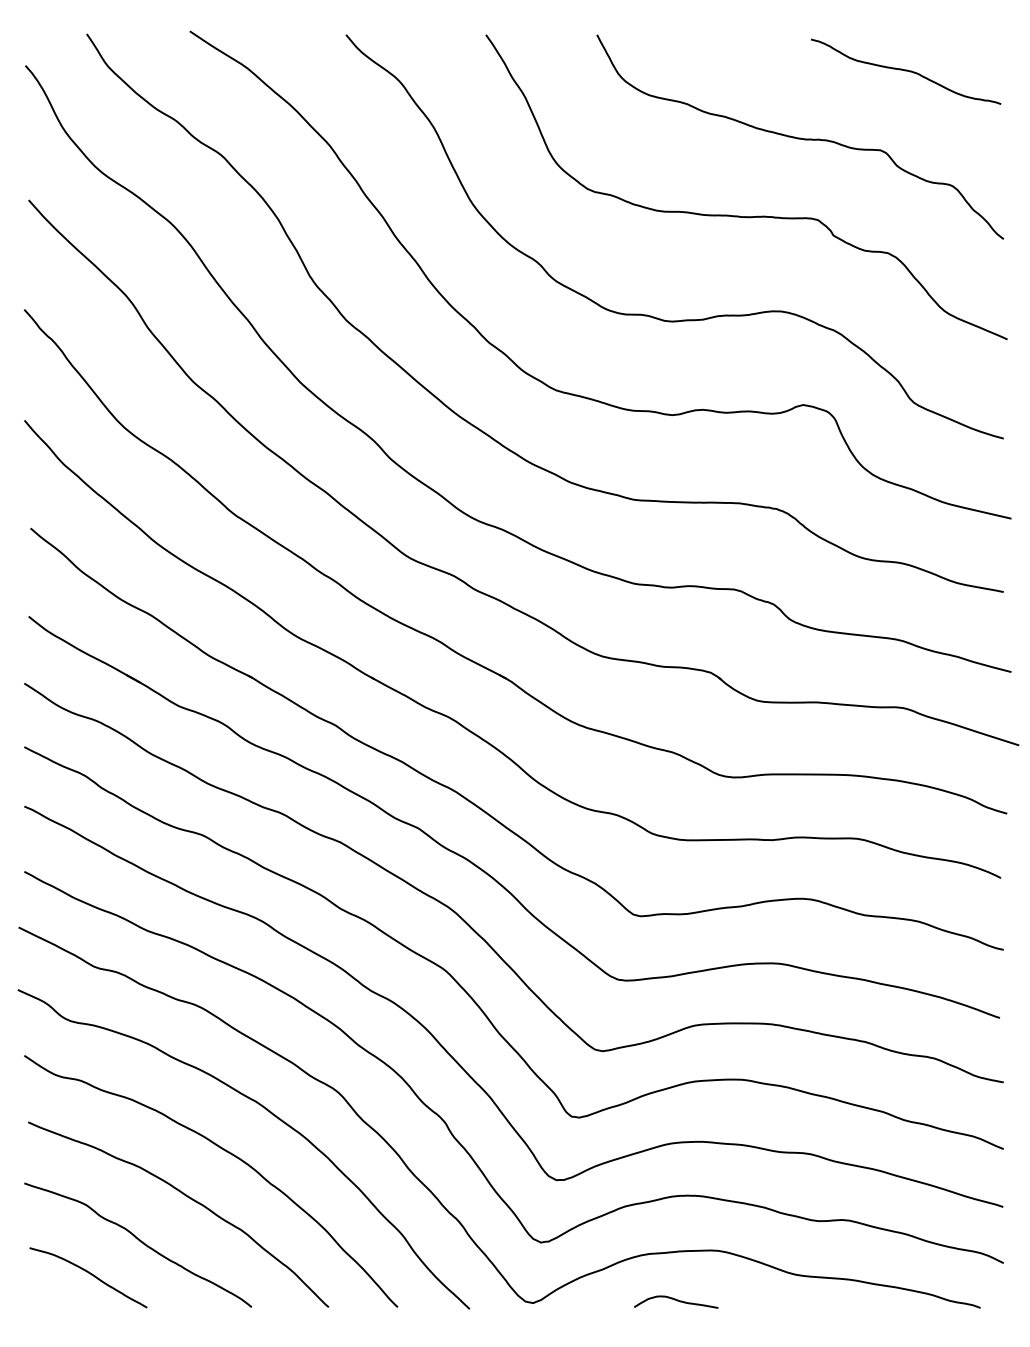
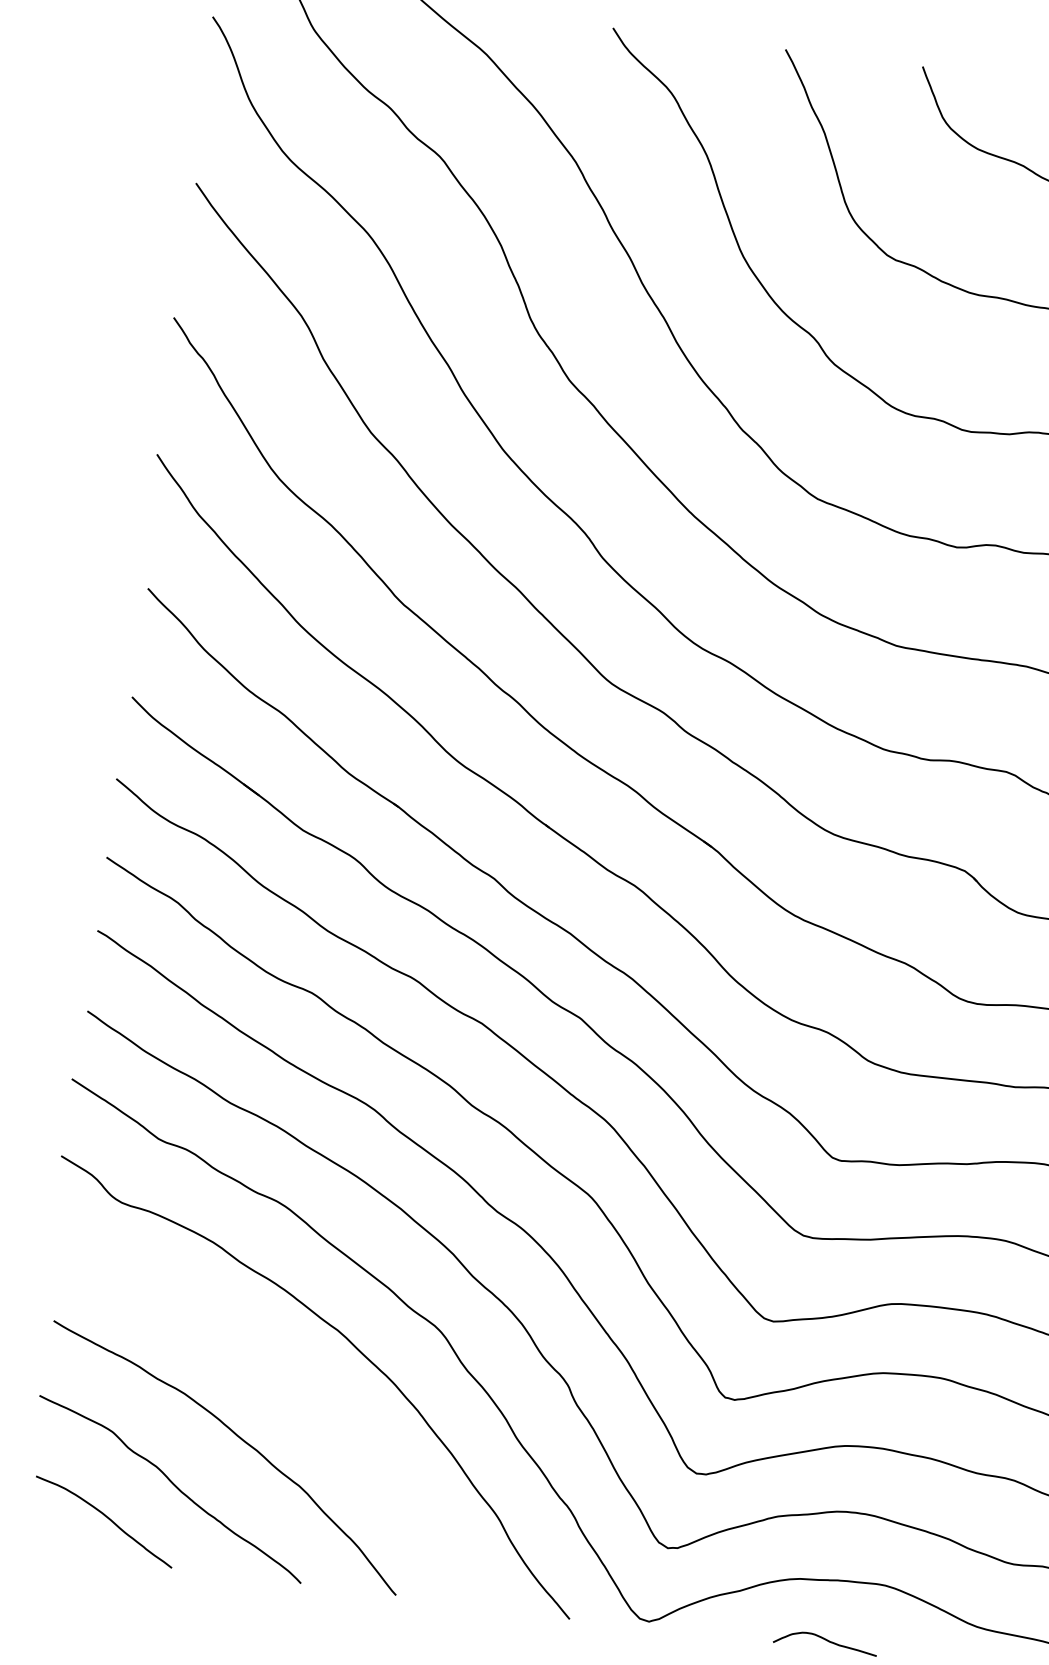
curve: (226, 1152) -> (293, 1388), removed

